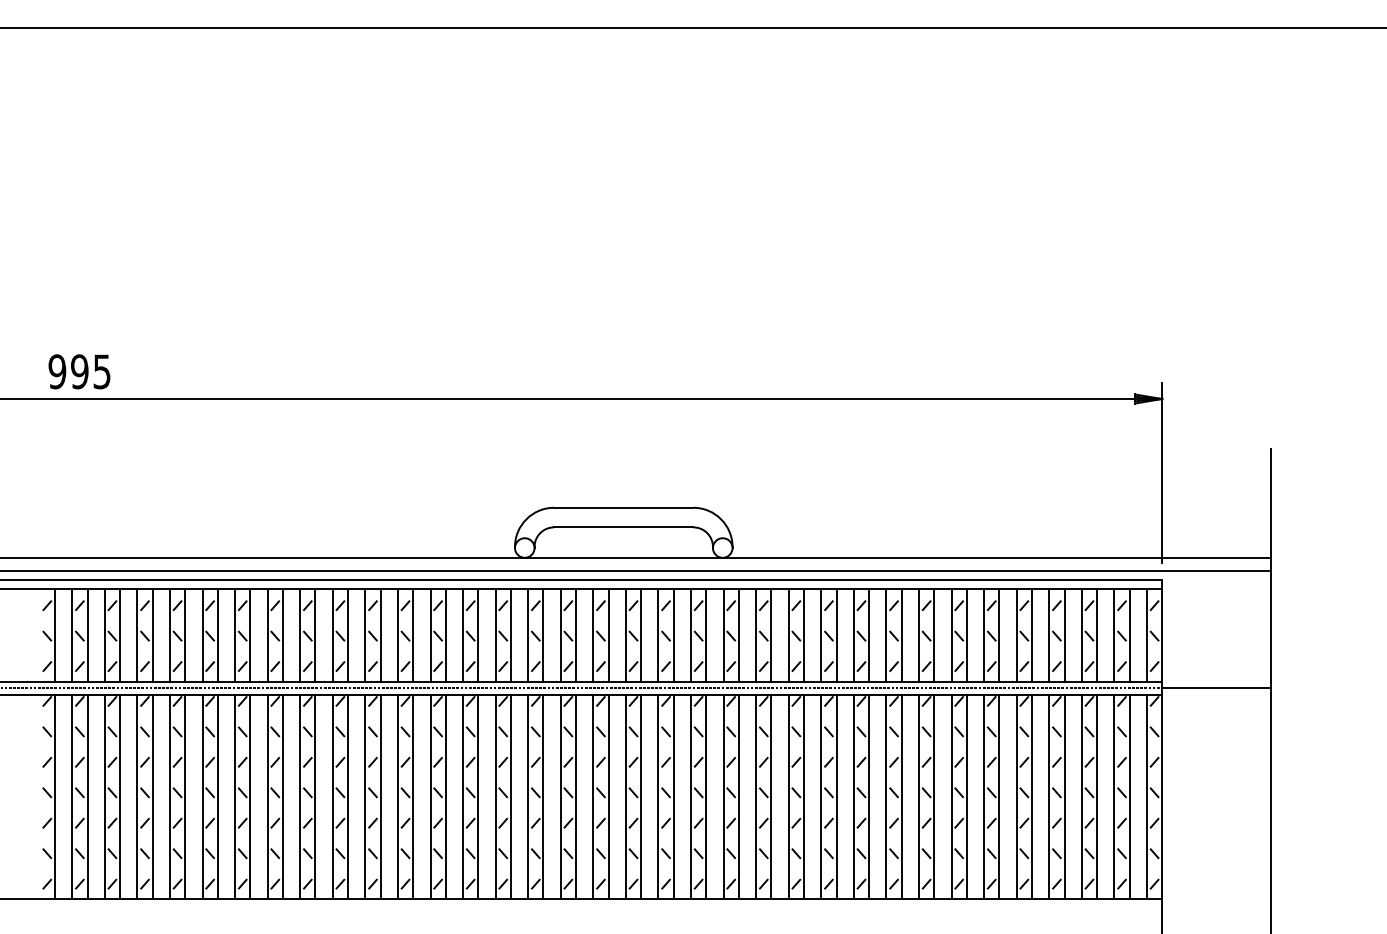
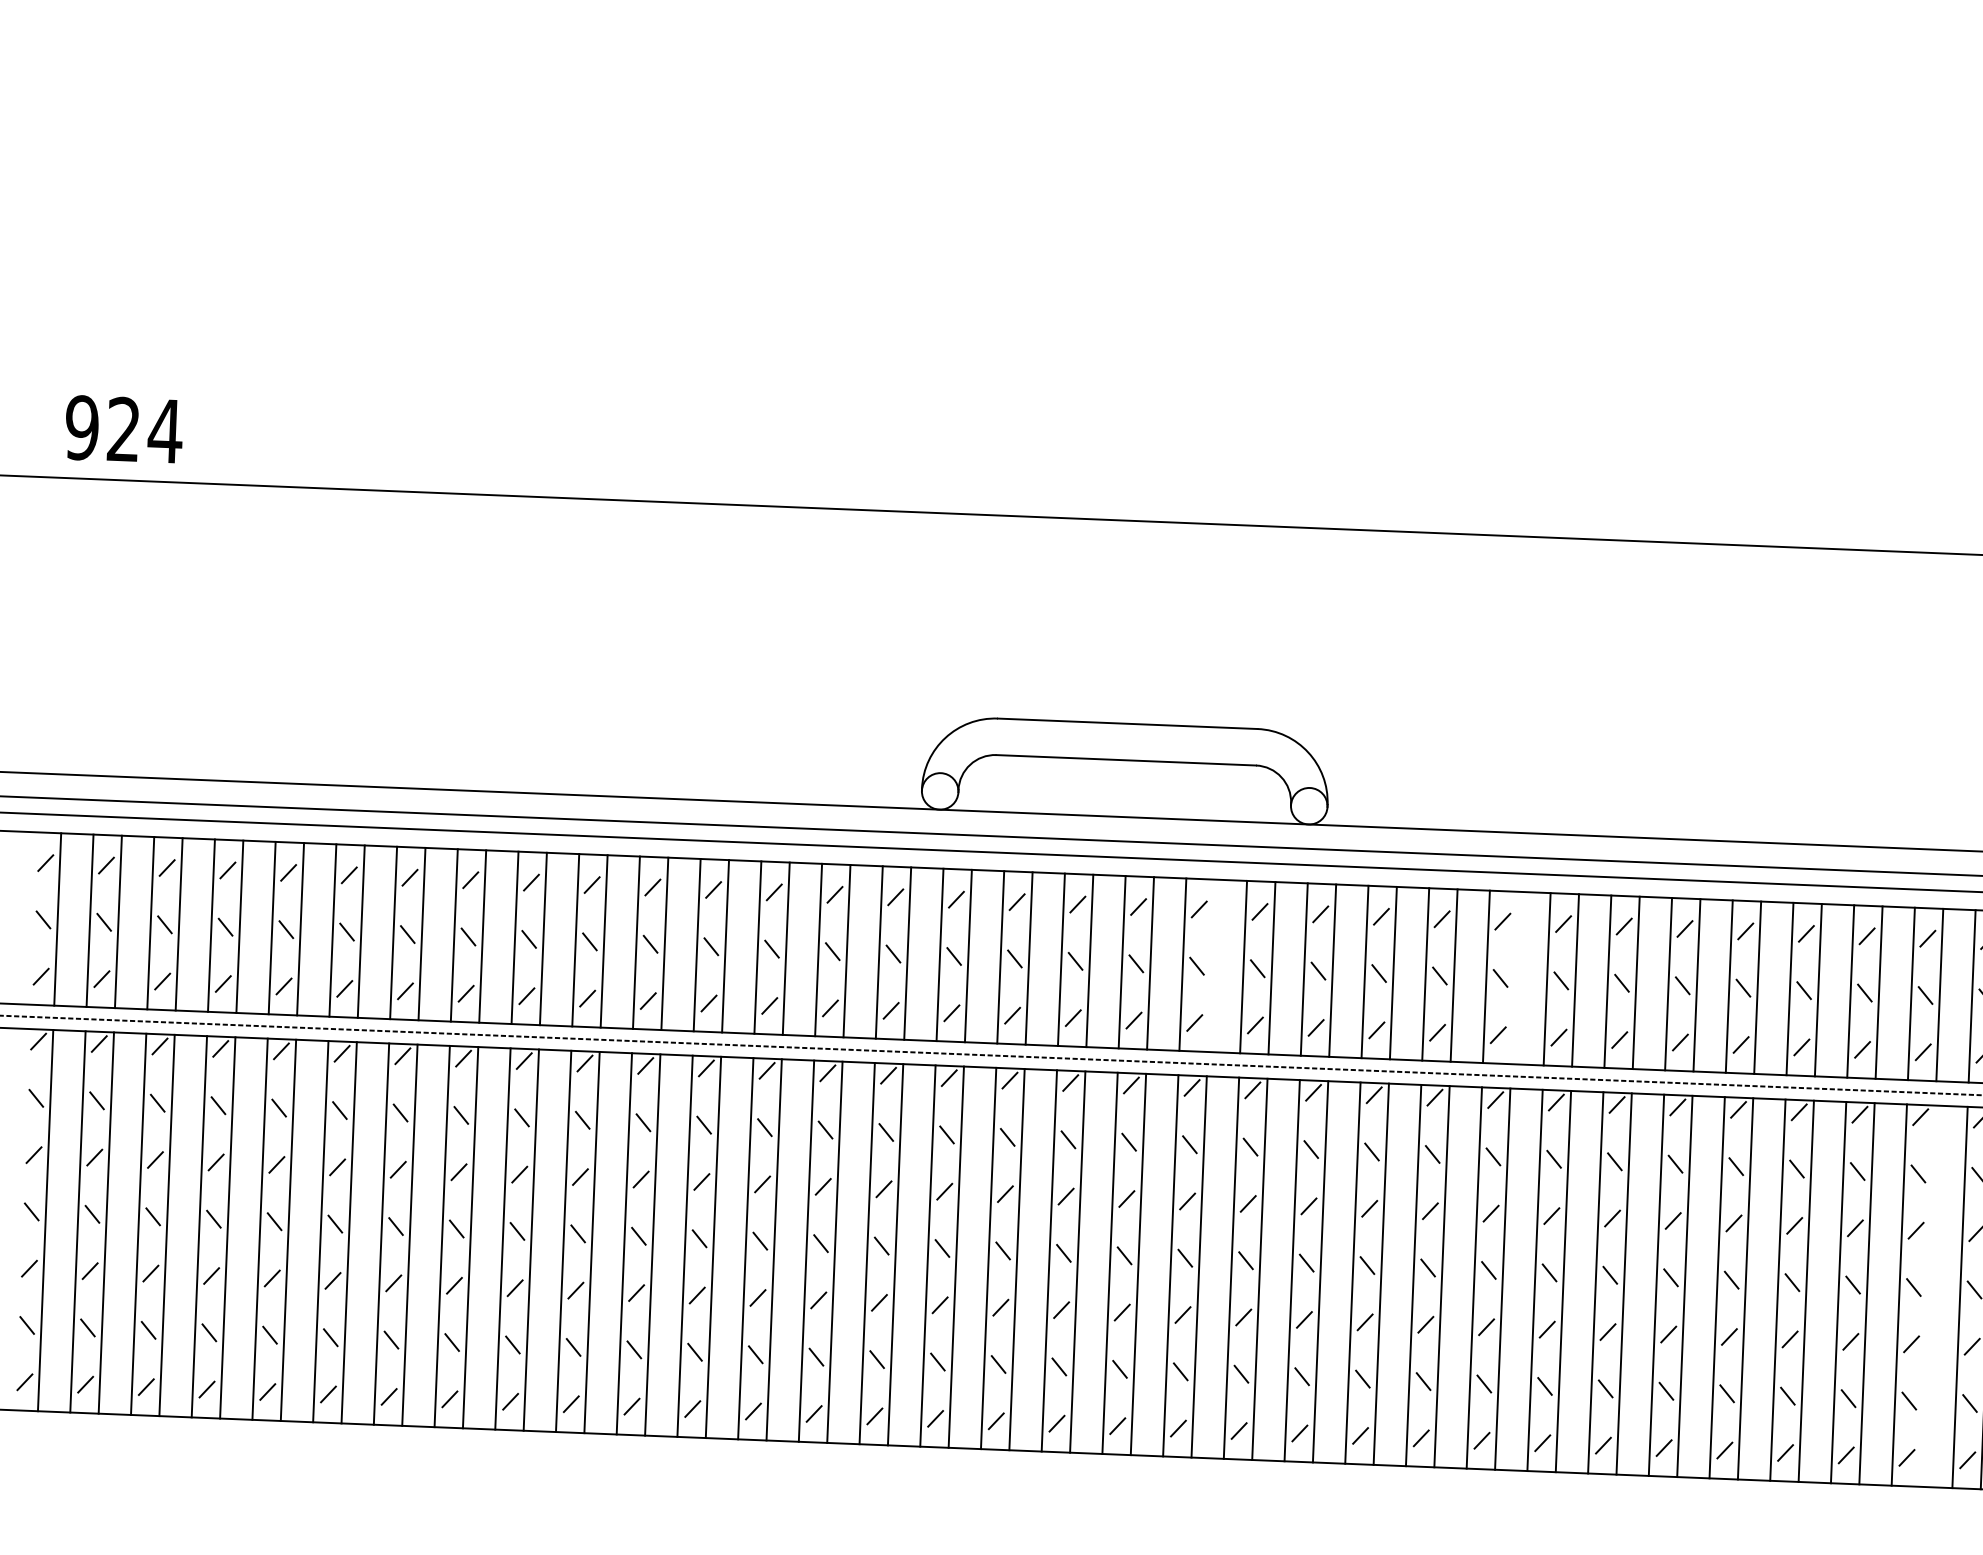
text: (91, 371) -> (145, 429), 995 -> 924
line: (673, 635) -> (1210, 965), removed
line: (836, 635) -> (1514, 977), removed
line: (1064, 796) -> (1927, 1295), removed

